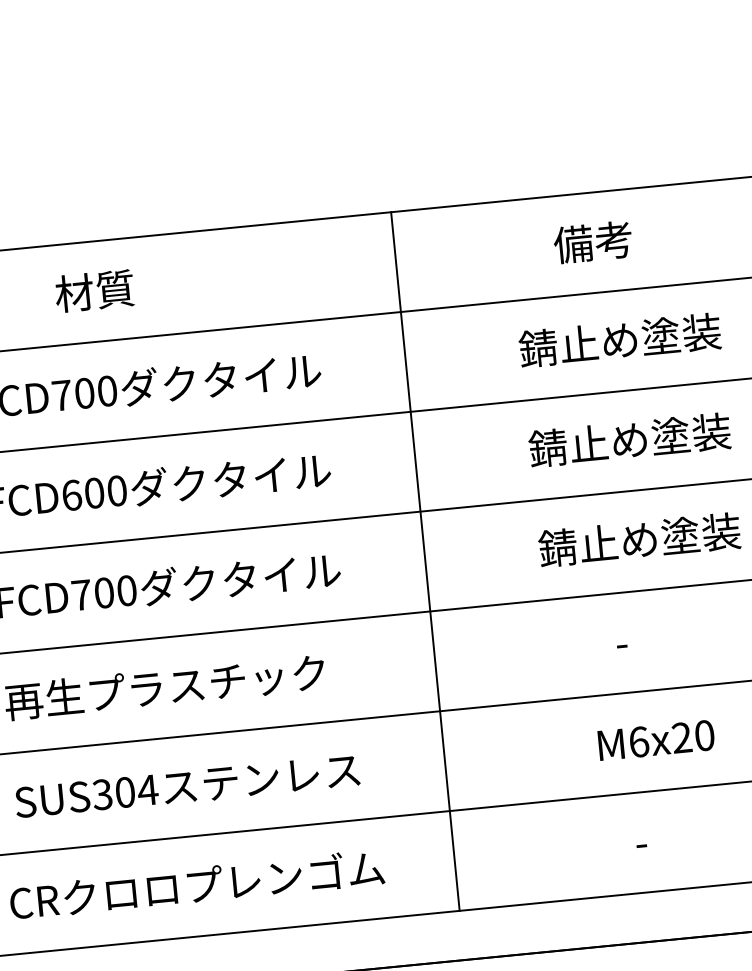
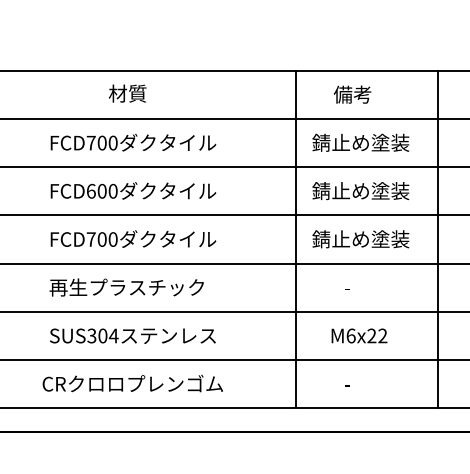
text: (94, 290) -> (127, 93), moved
line: (425, 561) -> (296, 239), moved
text: (703, 734) -> (382, 335), M6x20 -> M6x22

